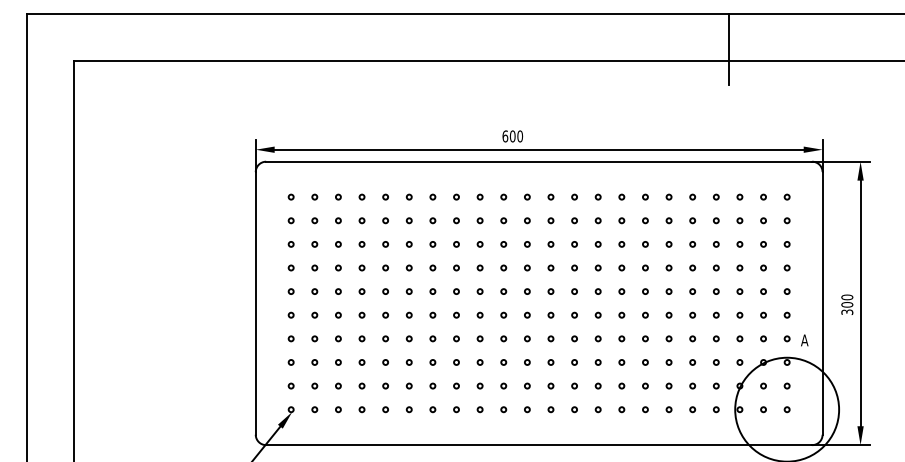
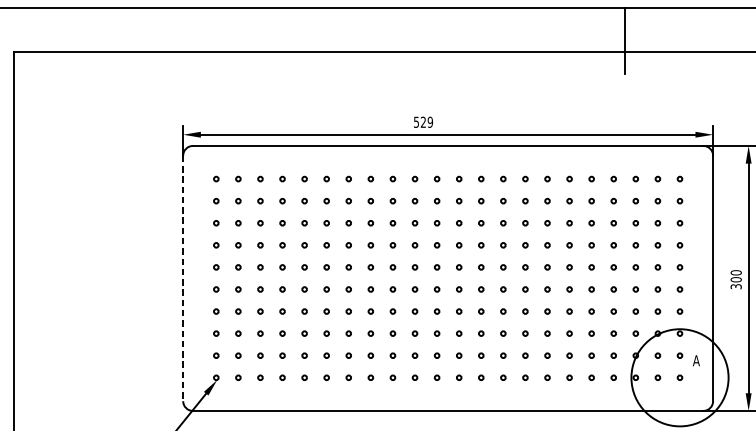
text: (512, 136) -> (423, 122), 600 -> 529
line: (255, 303) -> (182, 278), solid -> dashed
text: (804, 340) -> (696, 360), moved

